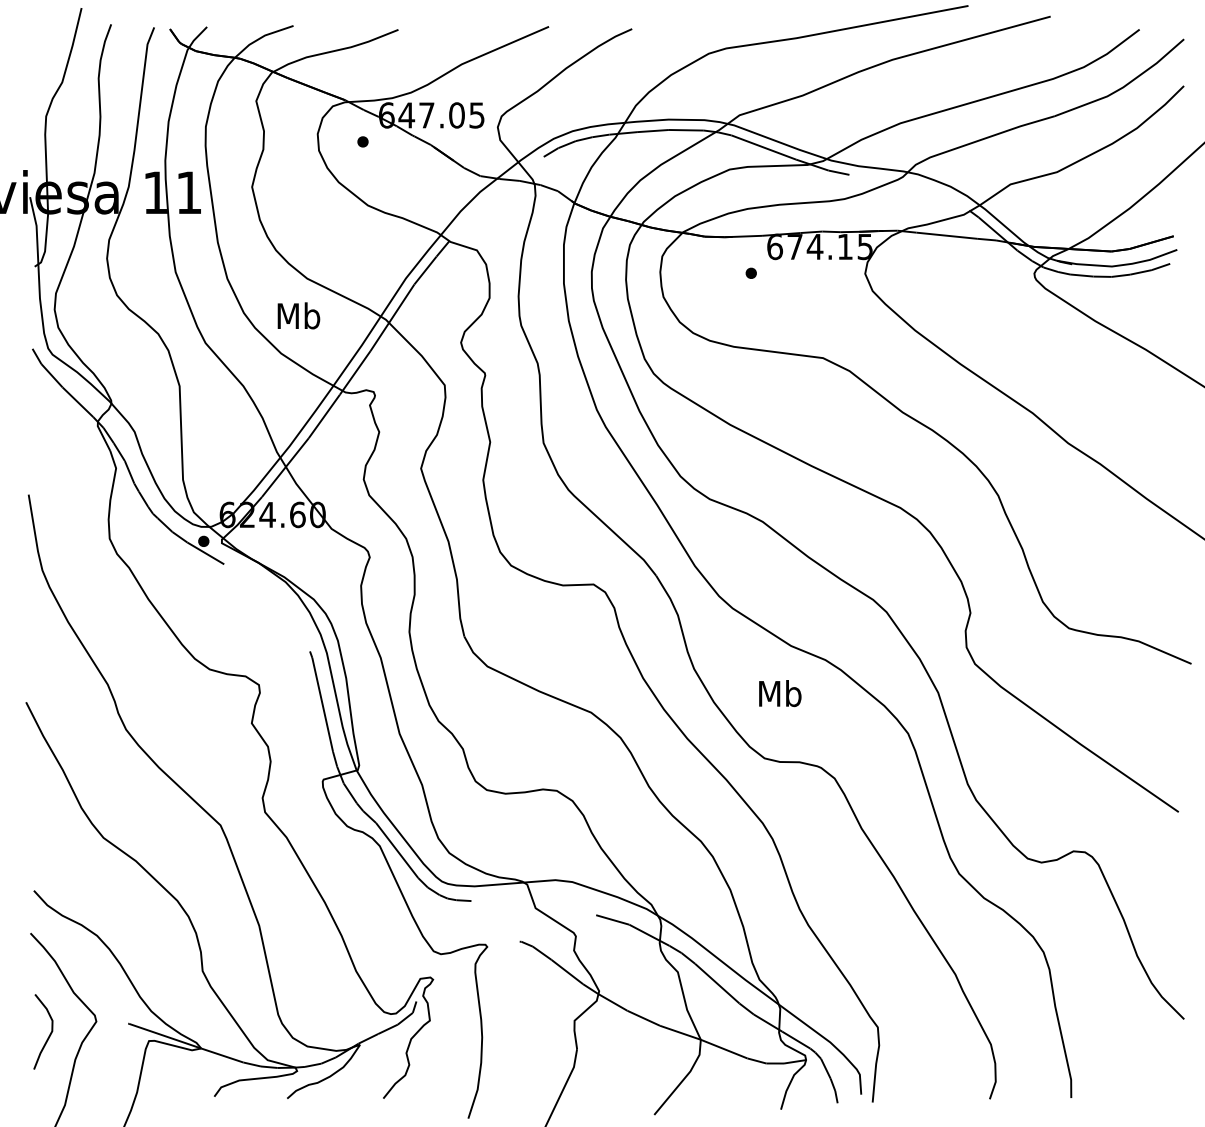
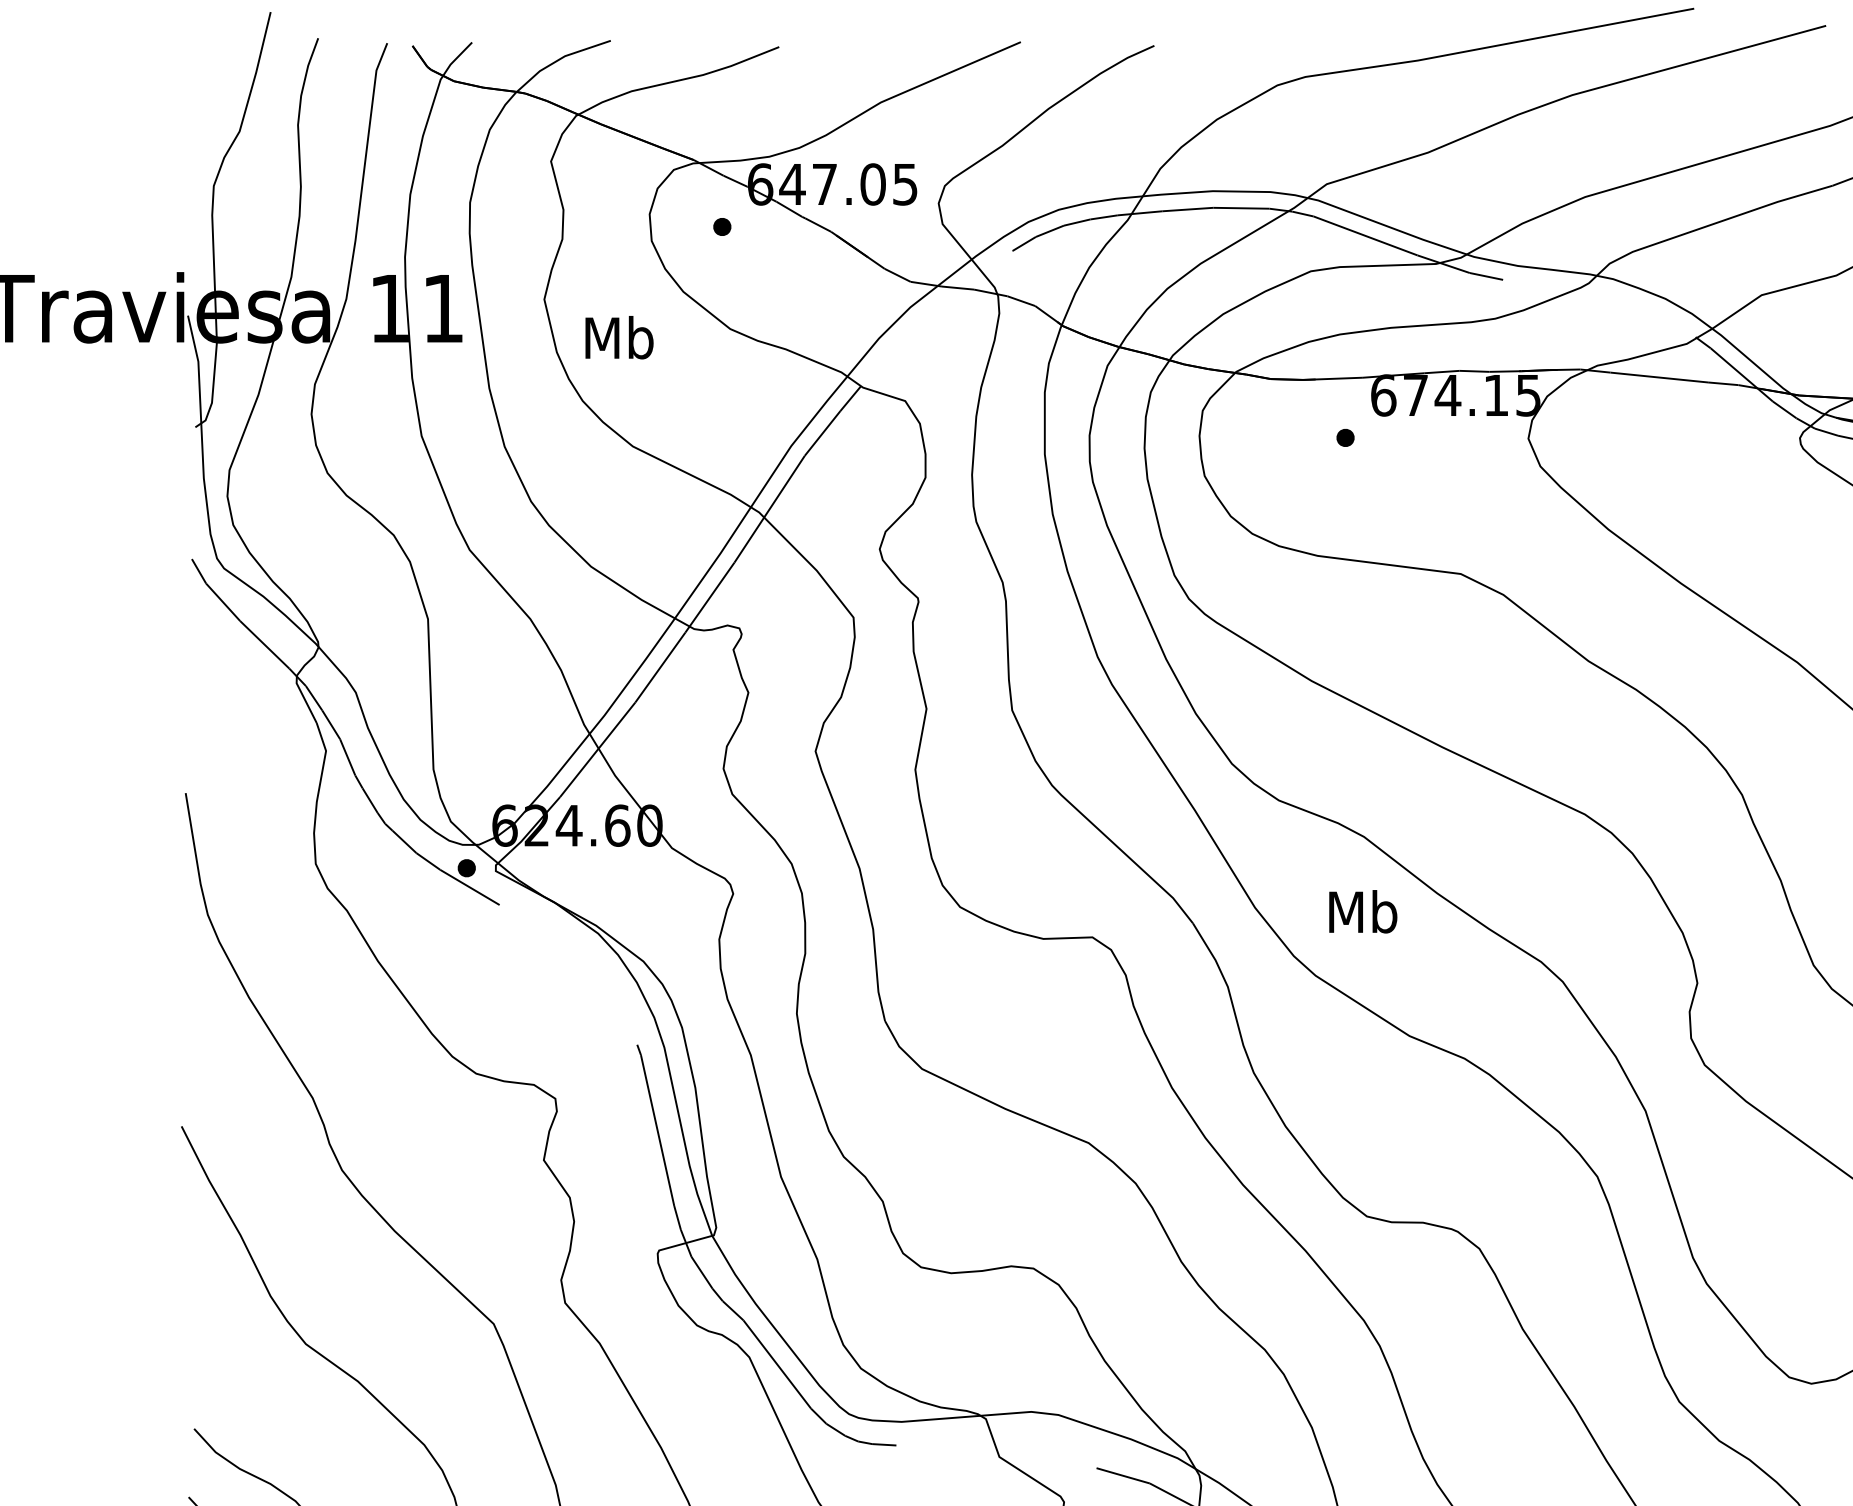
text: (298, 315) -> (618, 337), moved
text: (780, 693) -> (1363, 911), moved

